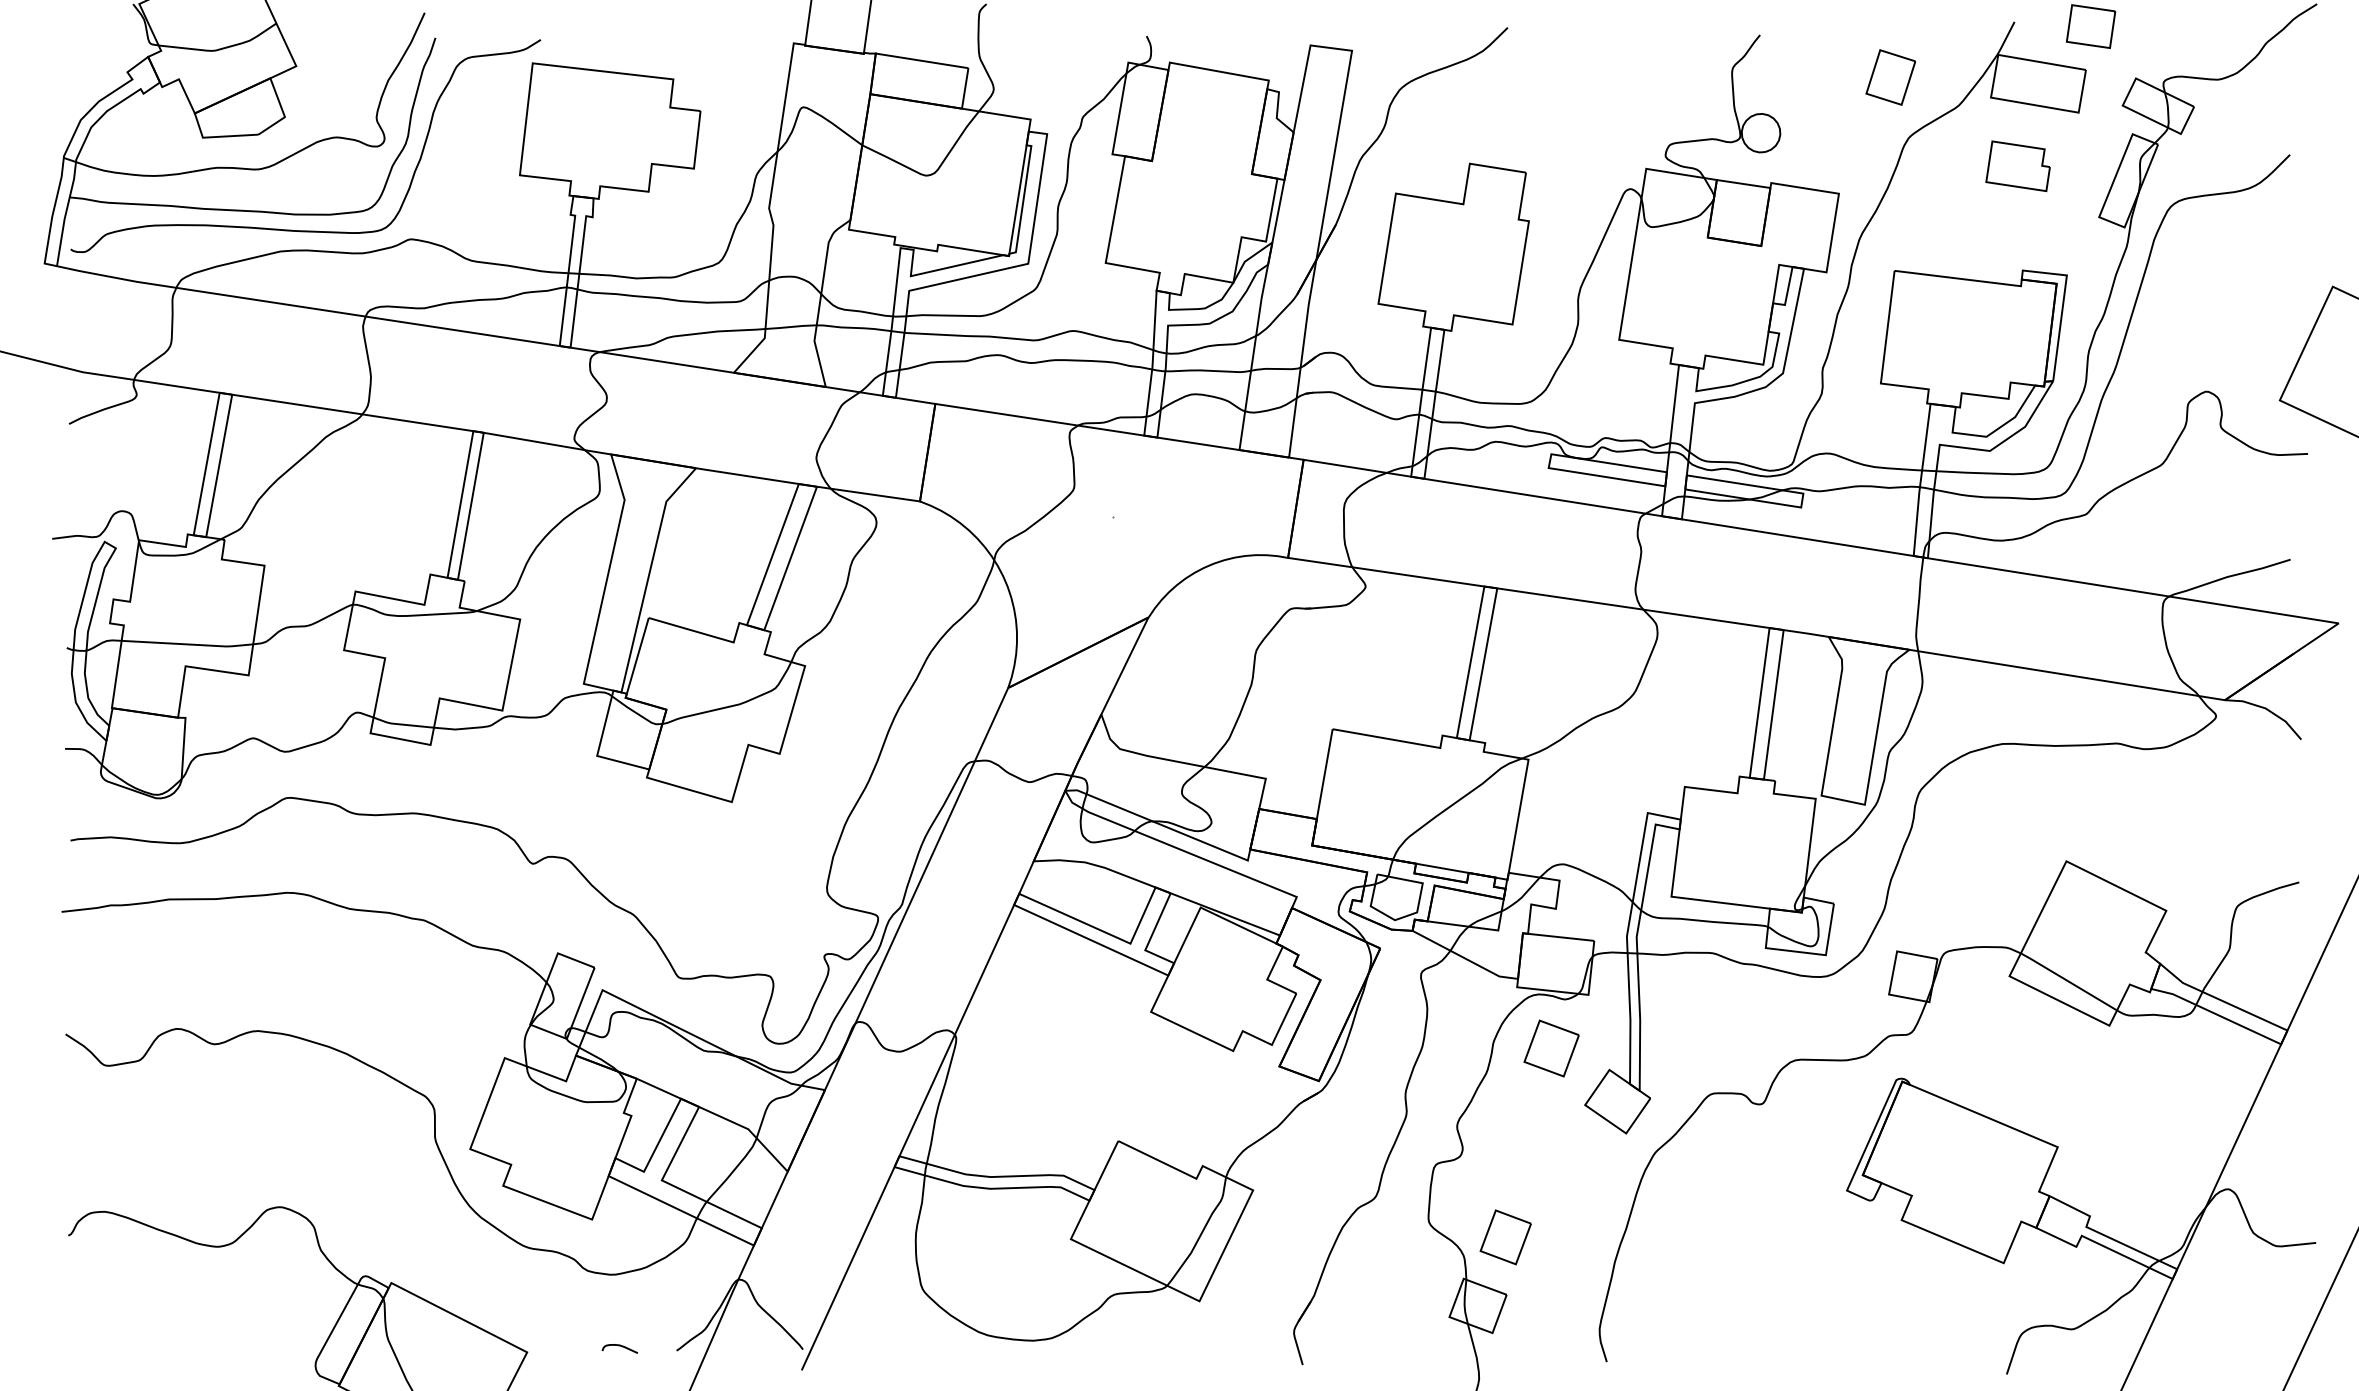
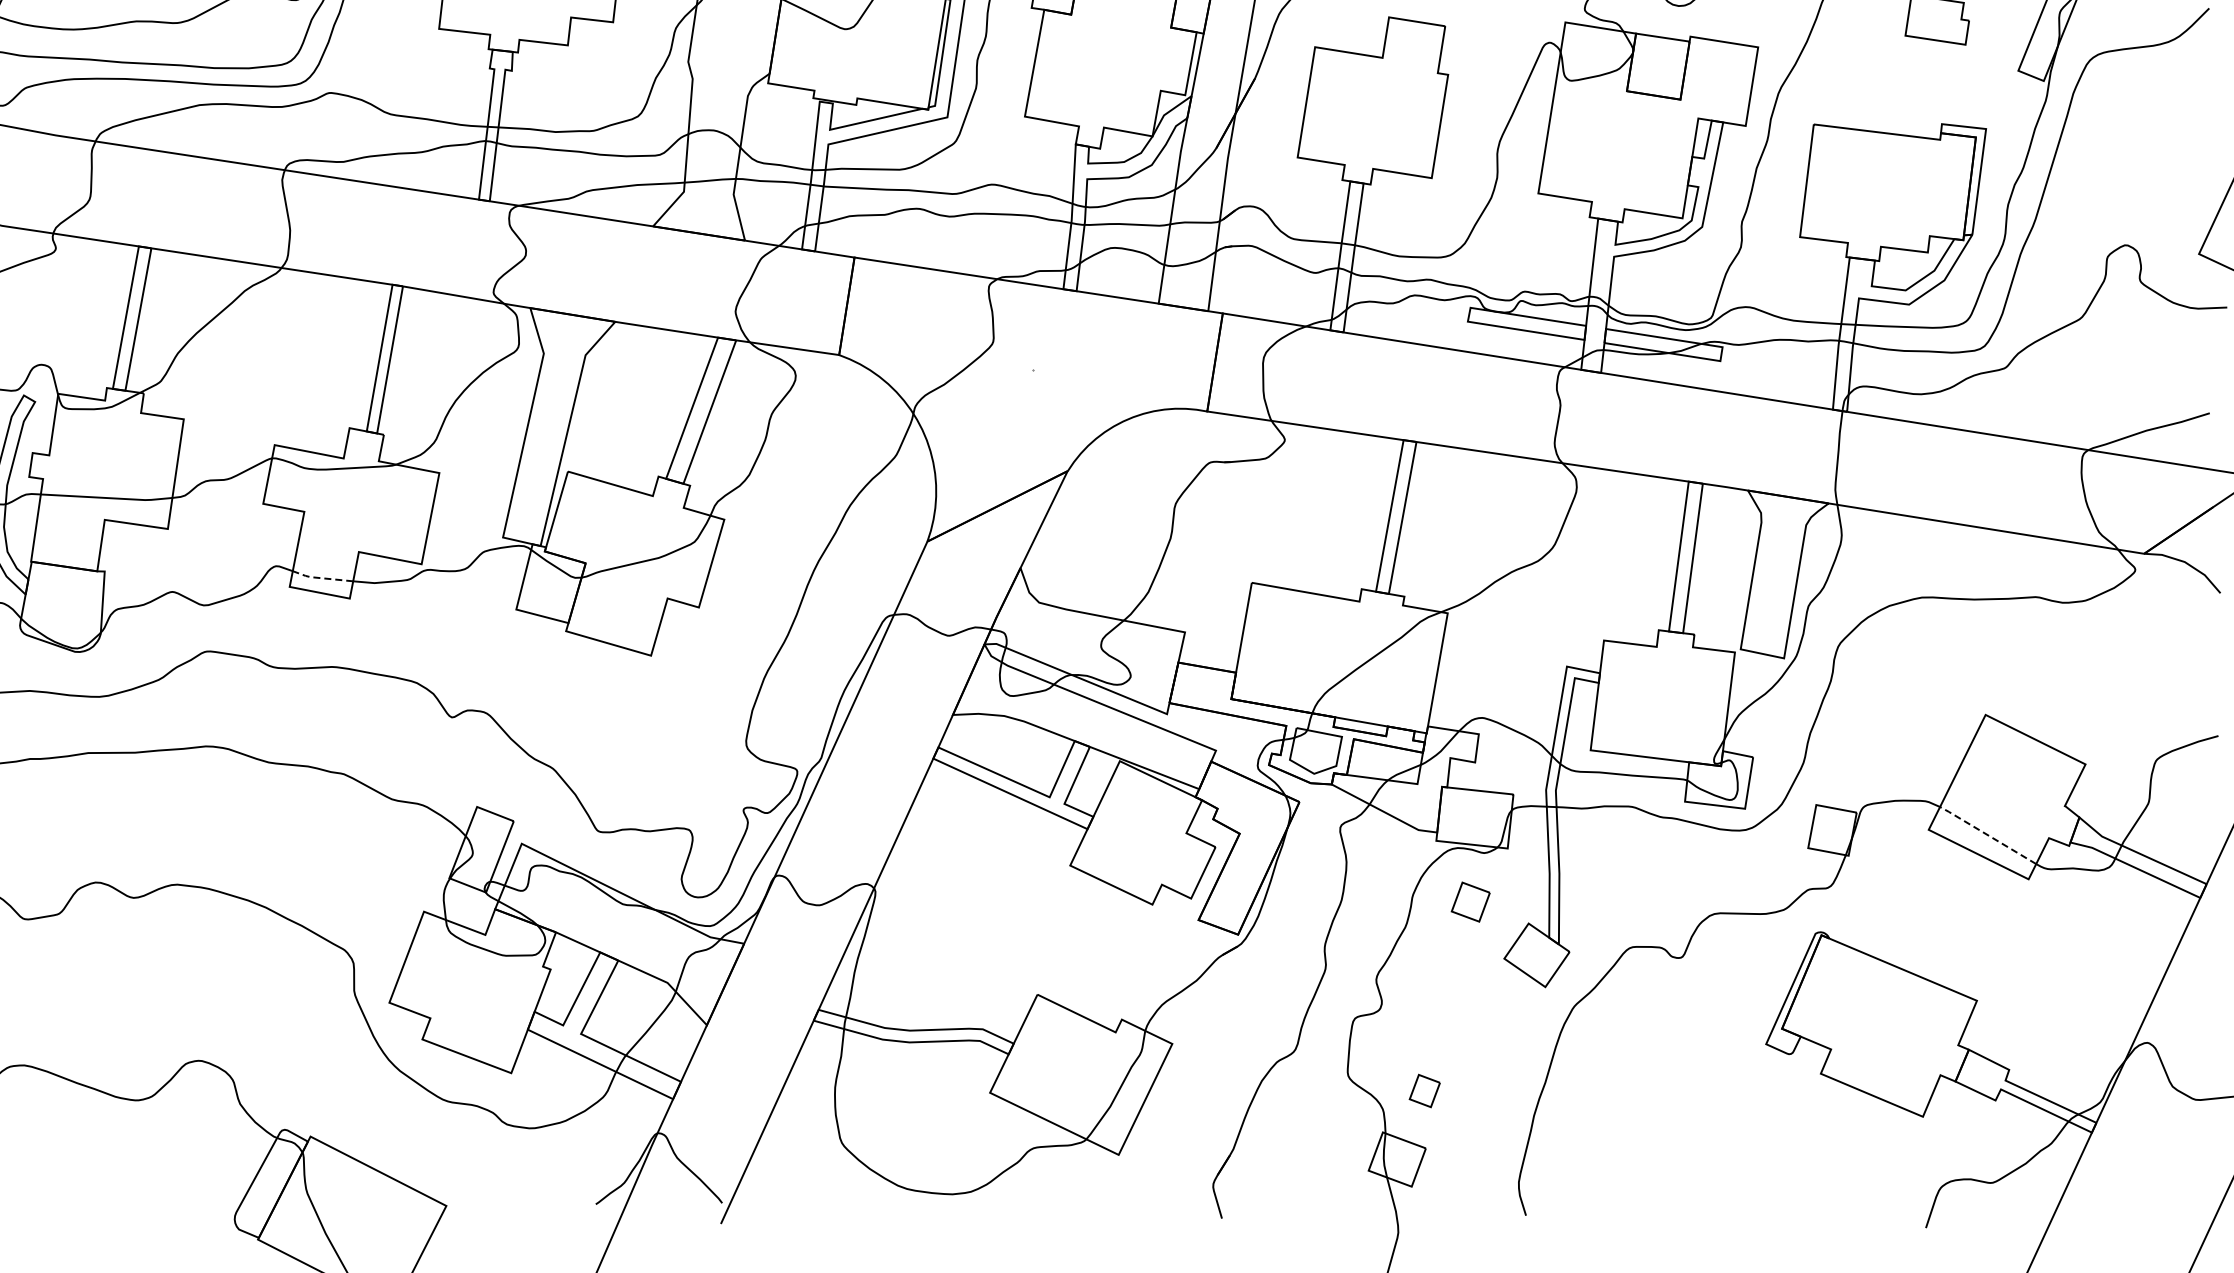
line: (401, 724) -> (320, 578), solid -> dashed
line: (2068, 981) -> (1987, 835), solid -> dashed
part: (1551, 1048) -> (1470, 902), size x0.7
part: (1505, 1237) -> (1424, 1091), size x0.6
curve: (619, 1346) -> (538, 1200), removed

